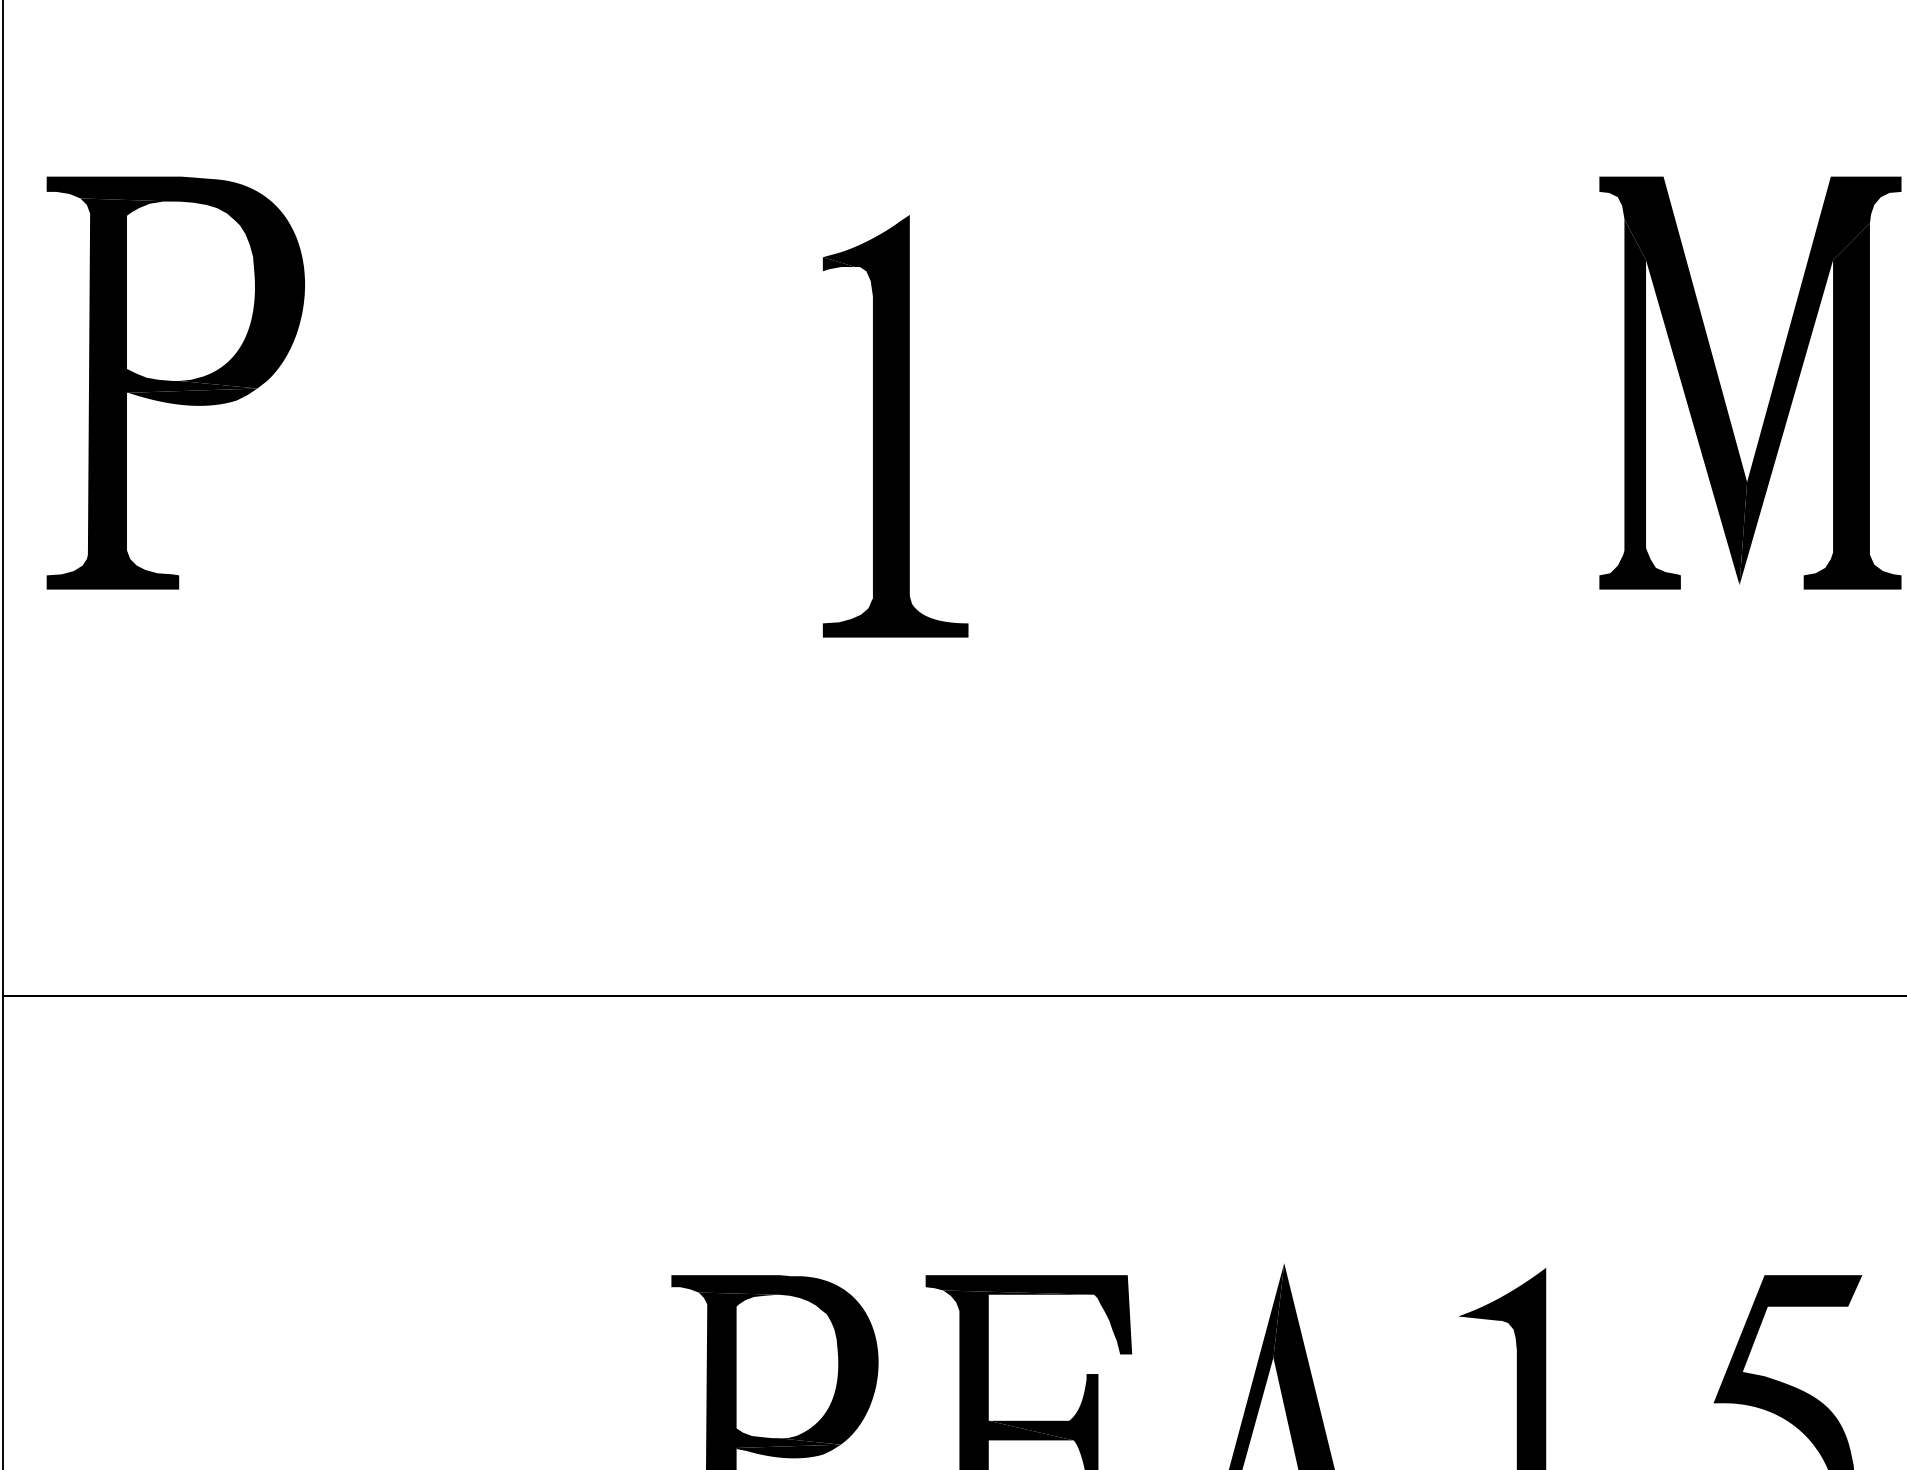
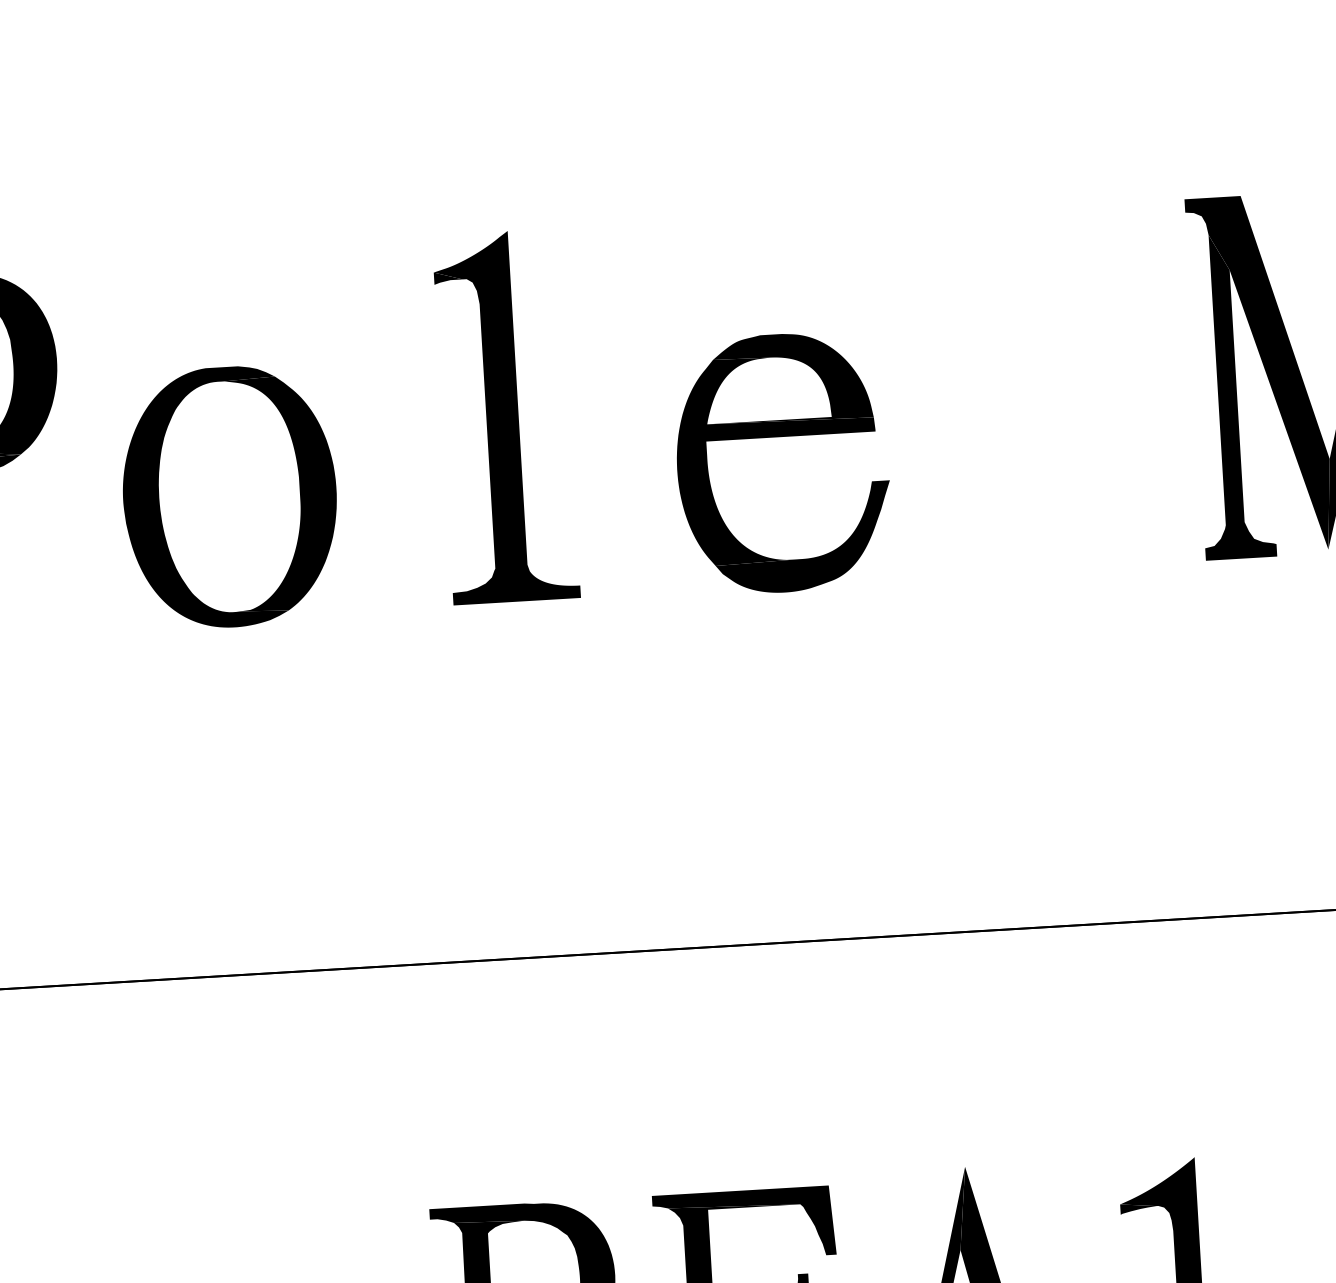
part: (1123, 419) -> (780, 436), added
part: (895, 426) -> (506, 416), moved
part: (492, 450) -> (229, 496), added
fill: (1478, 1322) -> (1138, 1208), added

